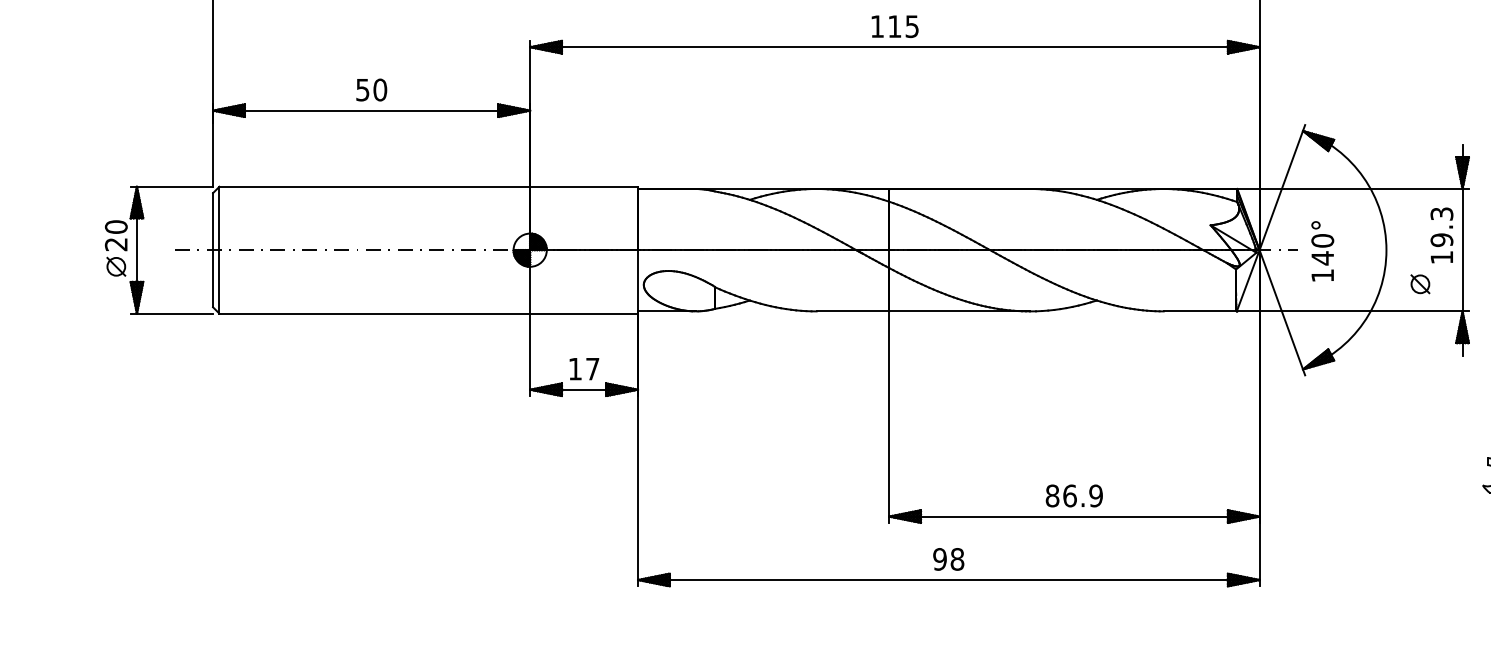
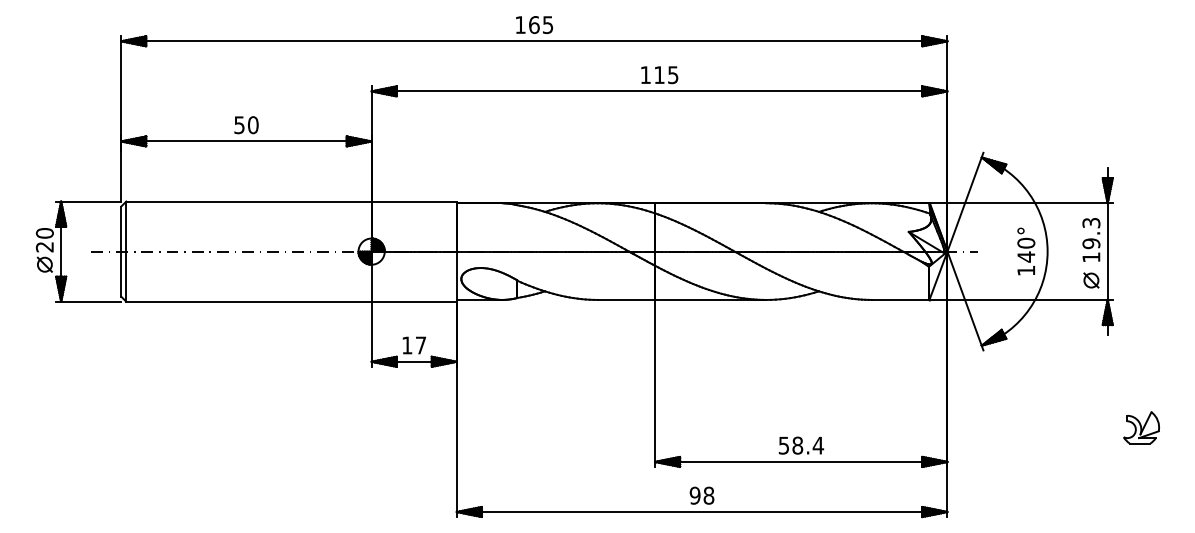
text: (1322, 251) -> (1026, 251), moved
part: (1420, 284) -> (1091, 280), moved
text: (1074, 495) -> (801, 445), 86.9 -> 58.4

